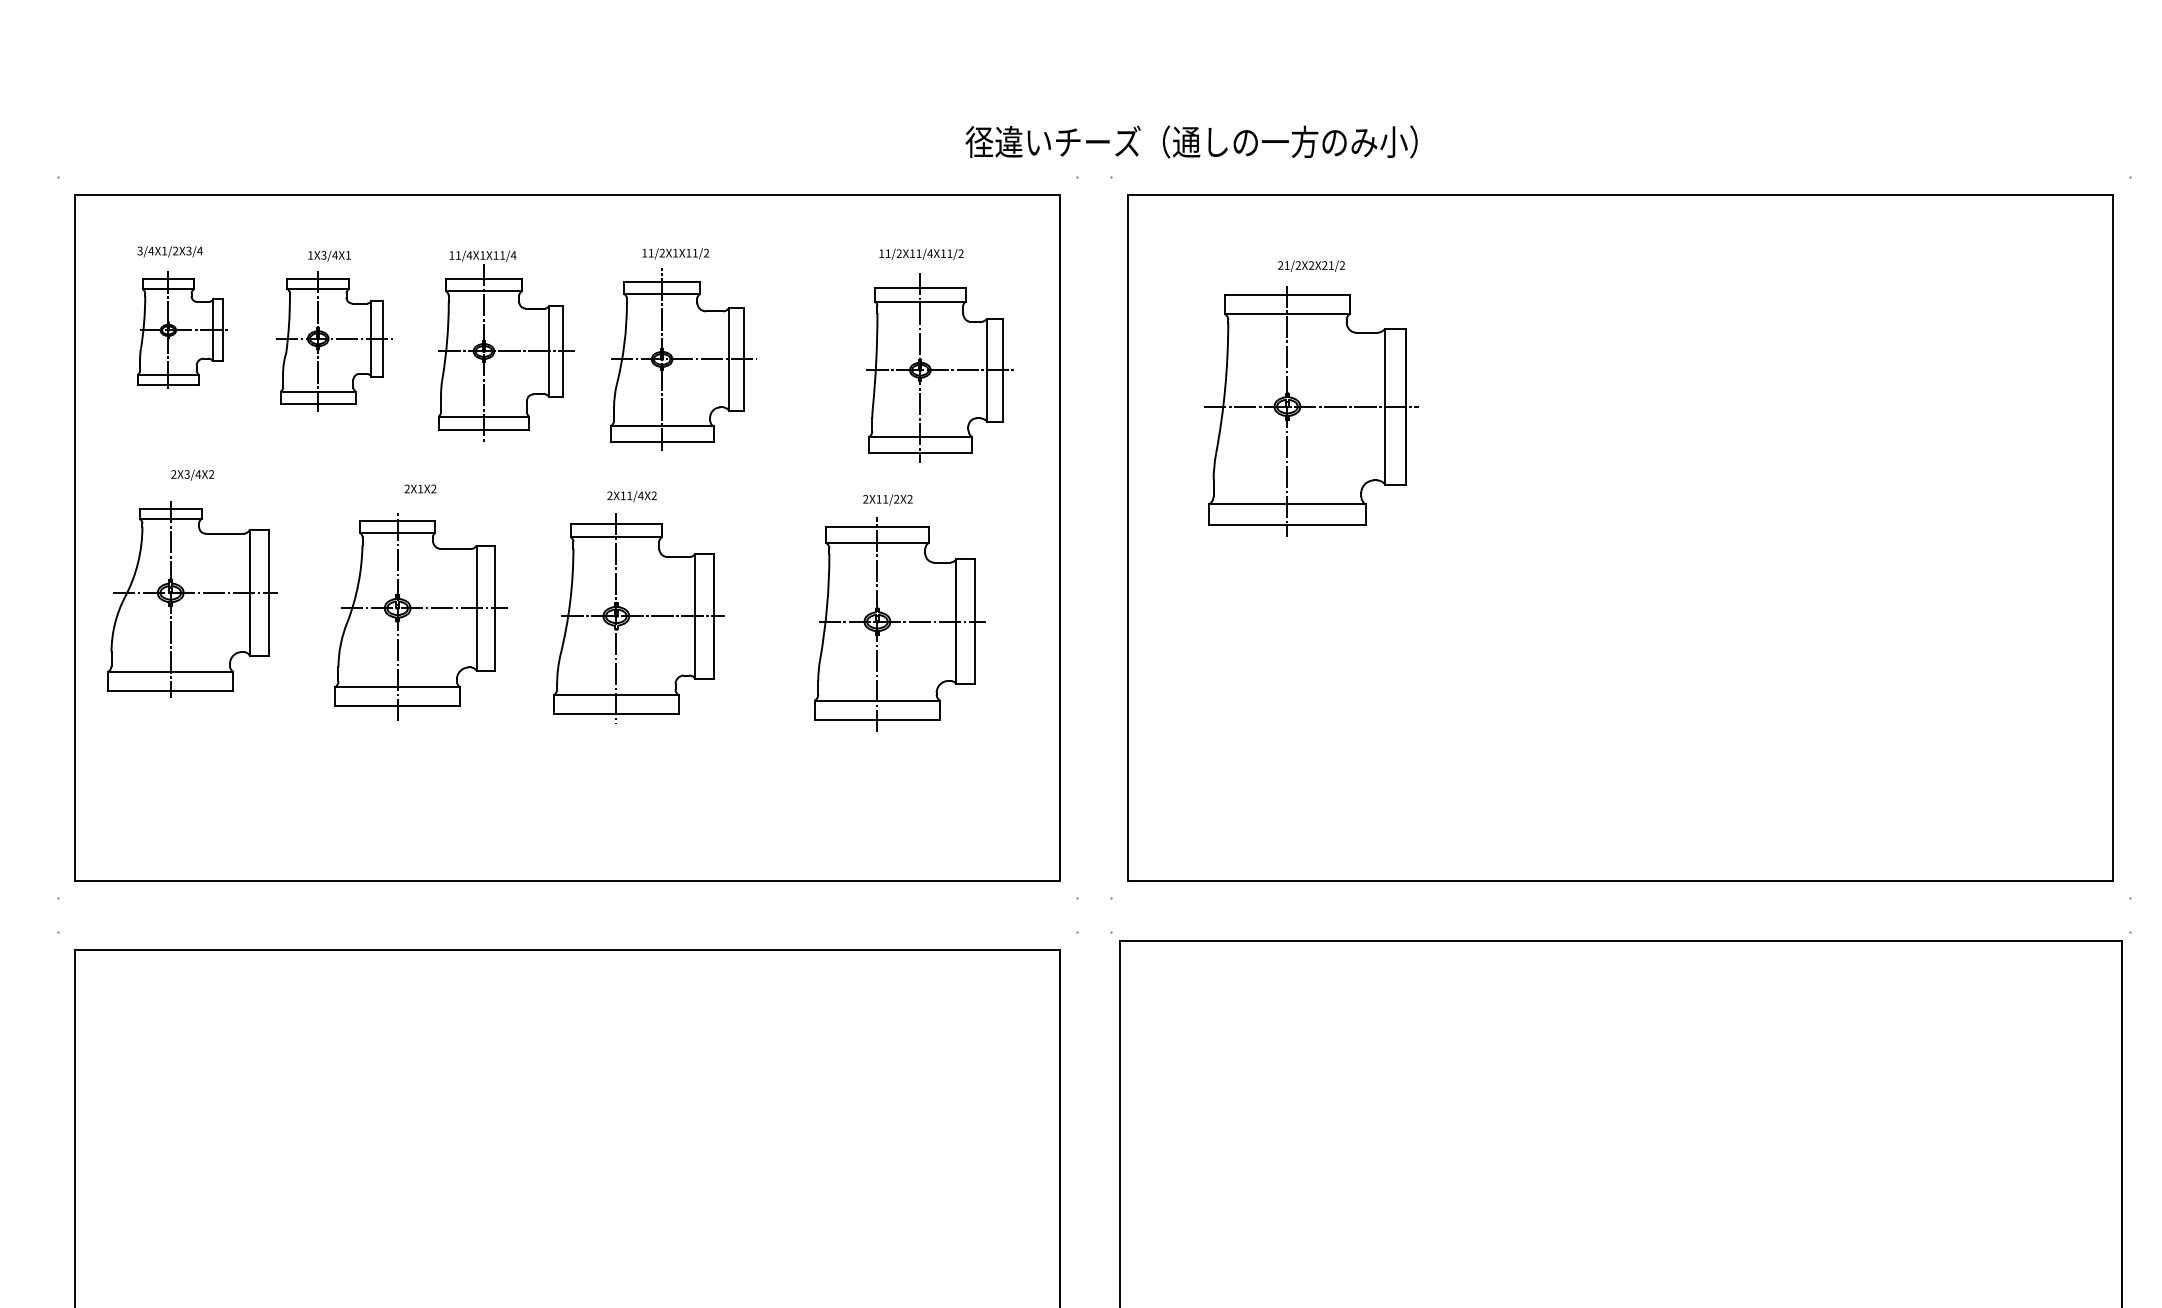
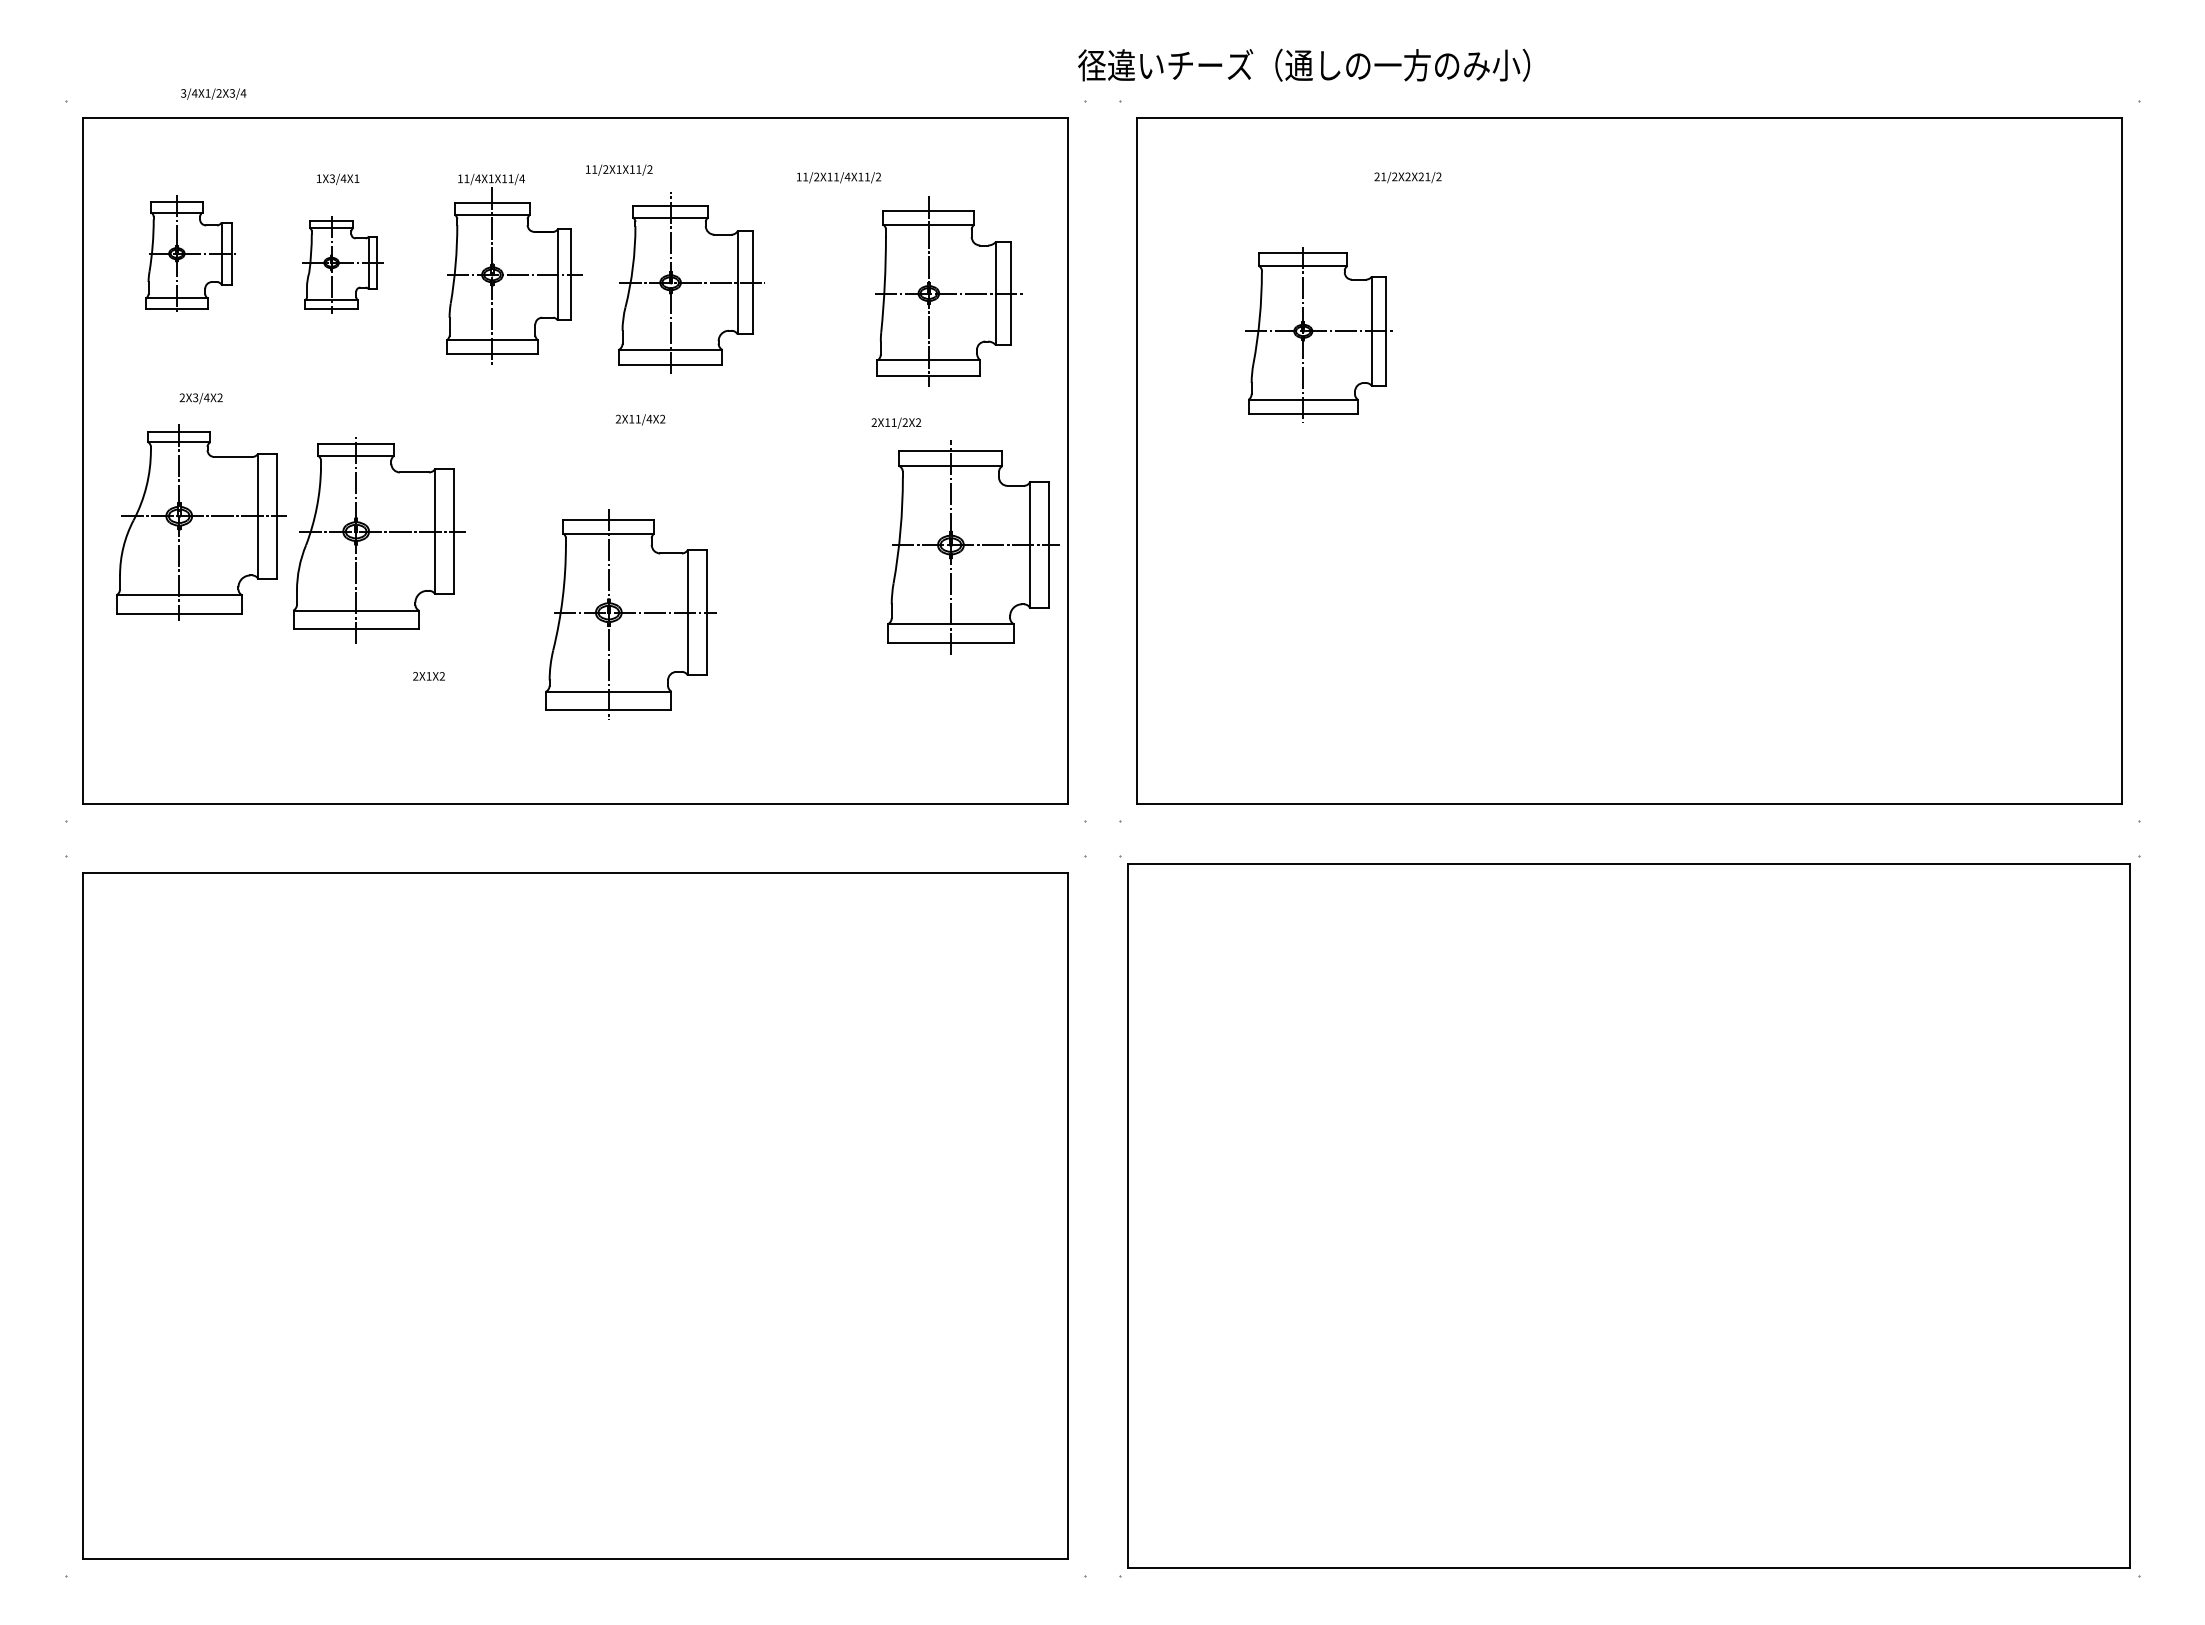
text: (1192, 141) -> (1304, 64), moved
text: (170, 251) -> (213, 93), moved
text: (676, 253) -> (619, 169), moved
text: (922, 254) -> (839, 177), moved
text: (1311, 266) -> (1407, 177), moved
part: (334, 341) -> (342, 264), size x0.7
part: (1312, 411) -> (1320, 334), size x0.7
text: (420, 489) -> (428, 676), moved
part: (421, 617) -> (379, 540), moved
part: (638, 618) -> (630, 614), moved
part: (900, 624) -> (973, 547), moved

